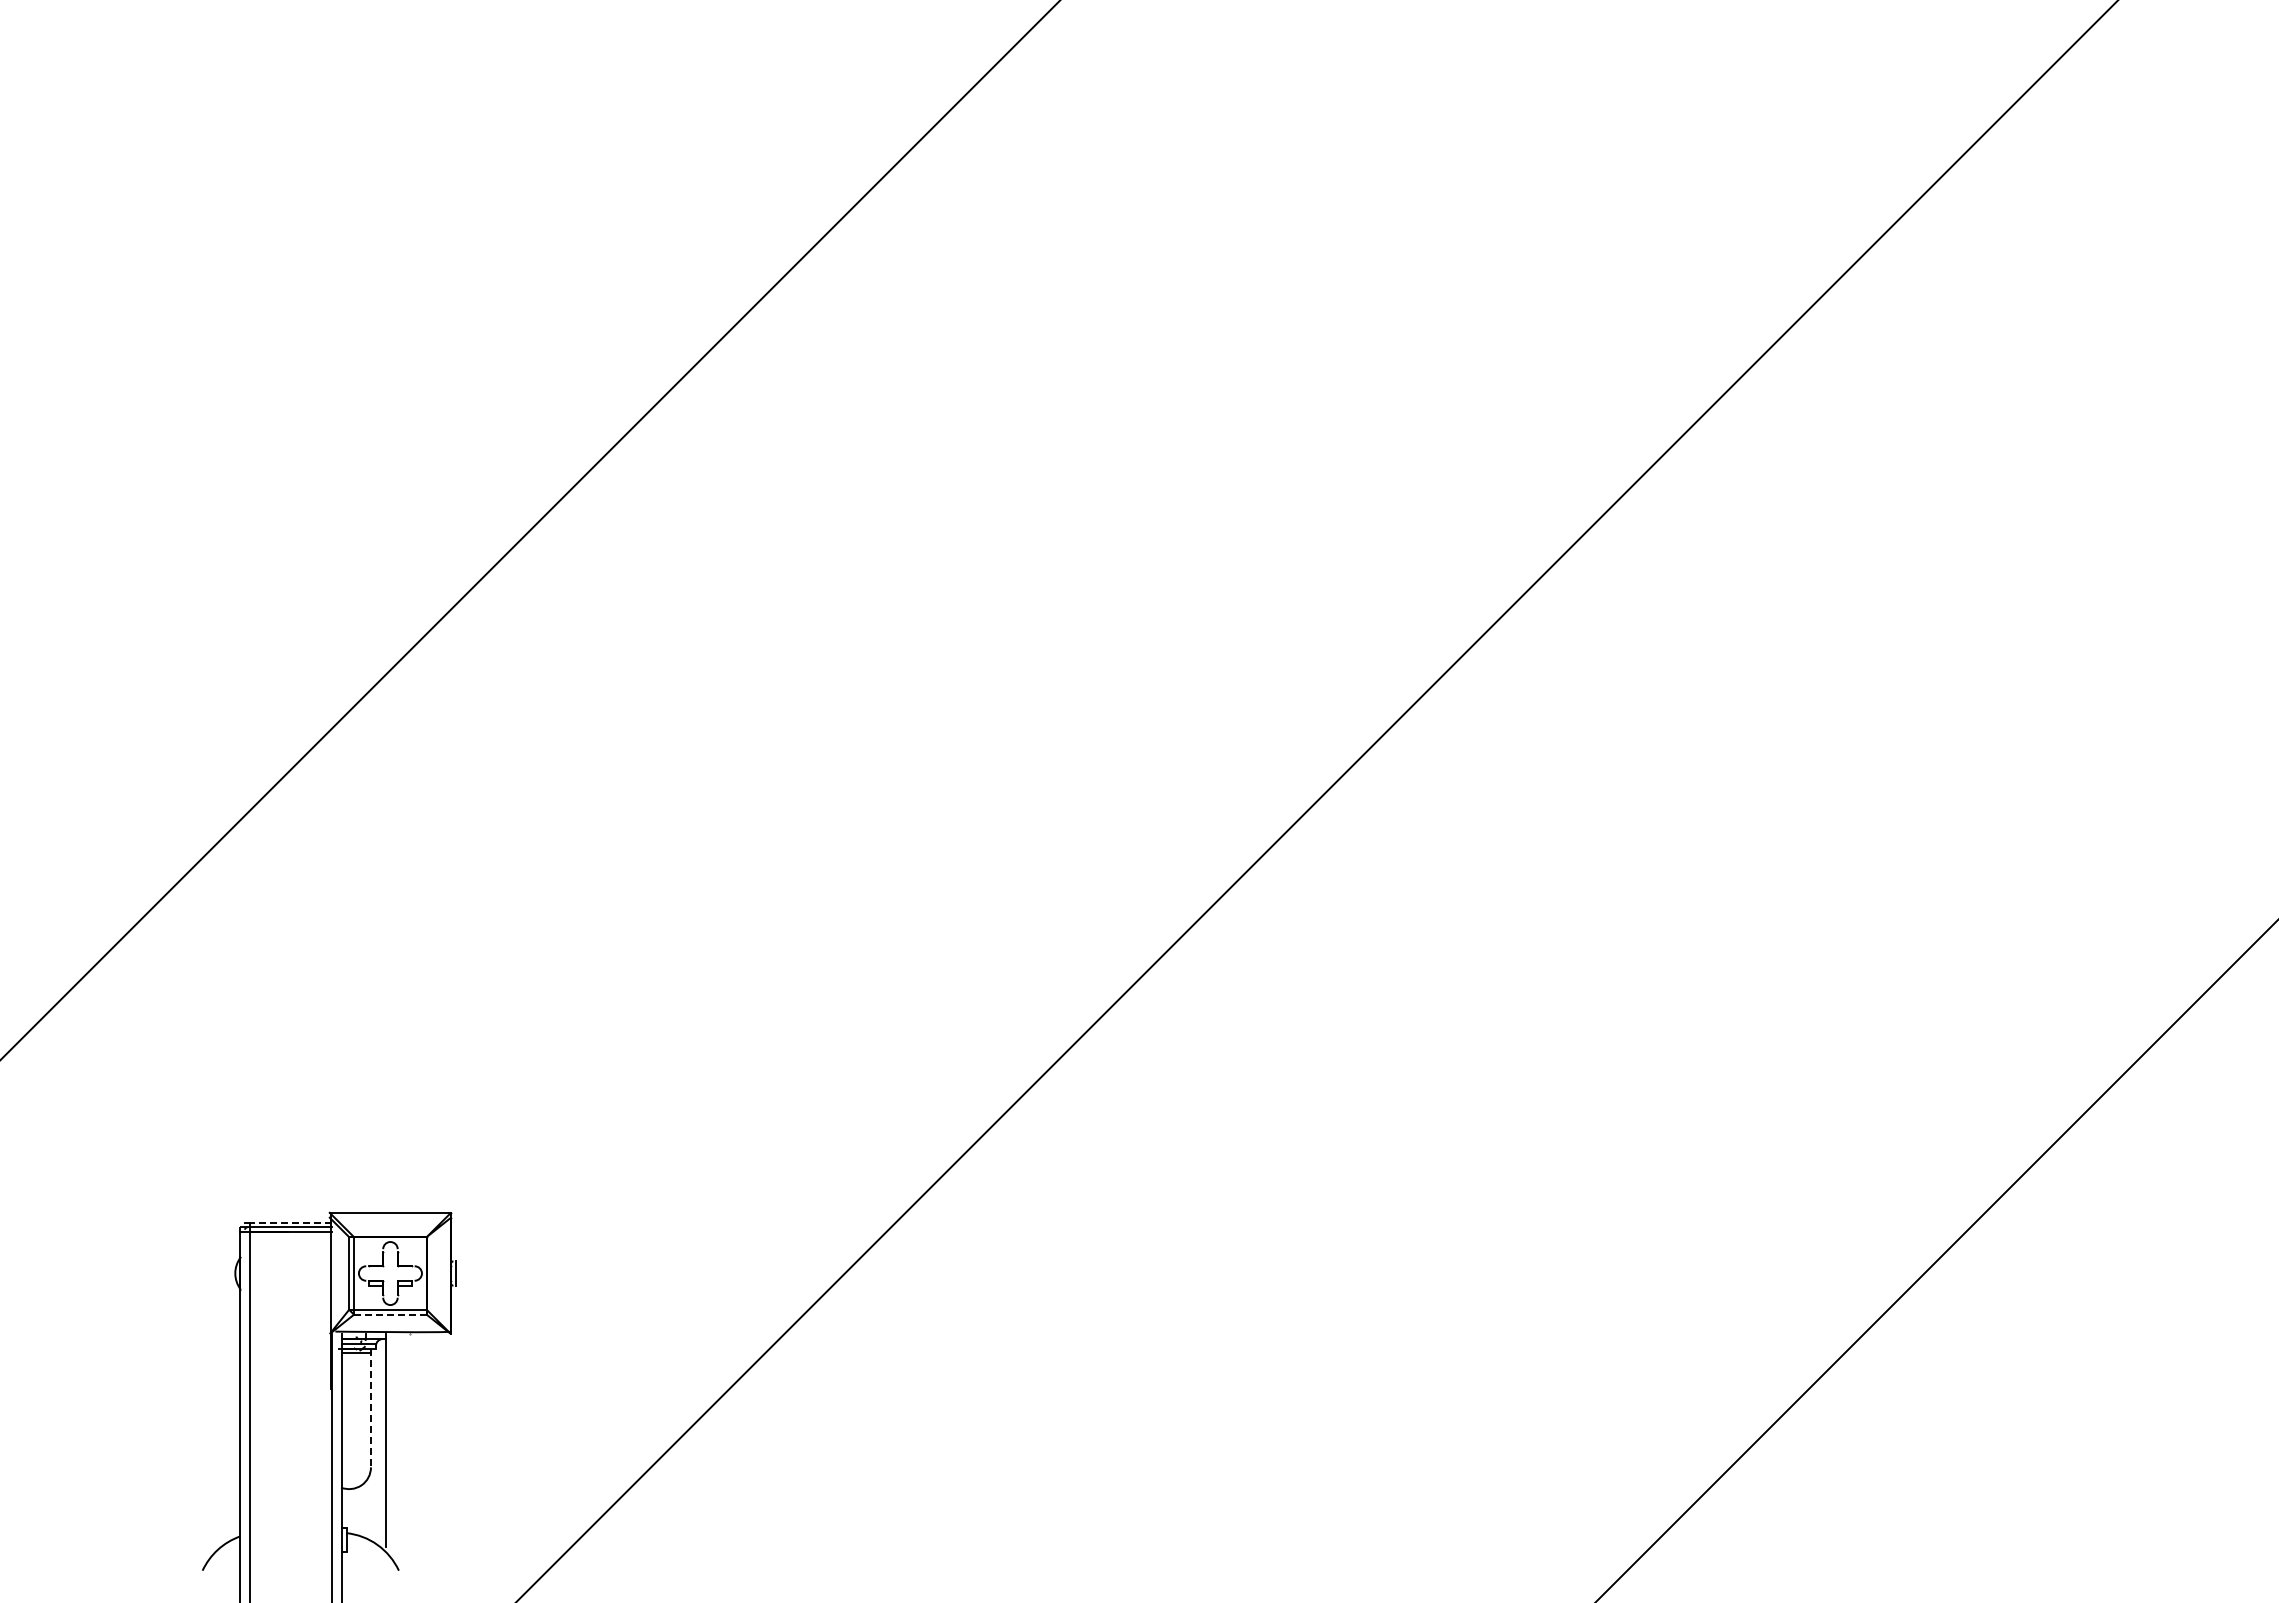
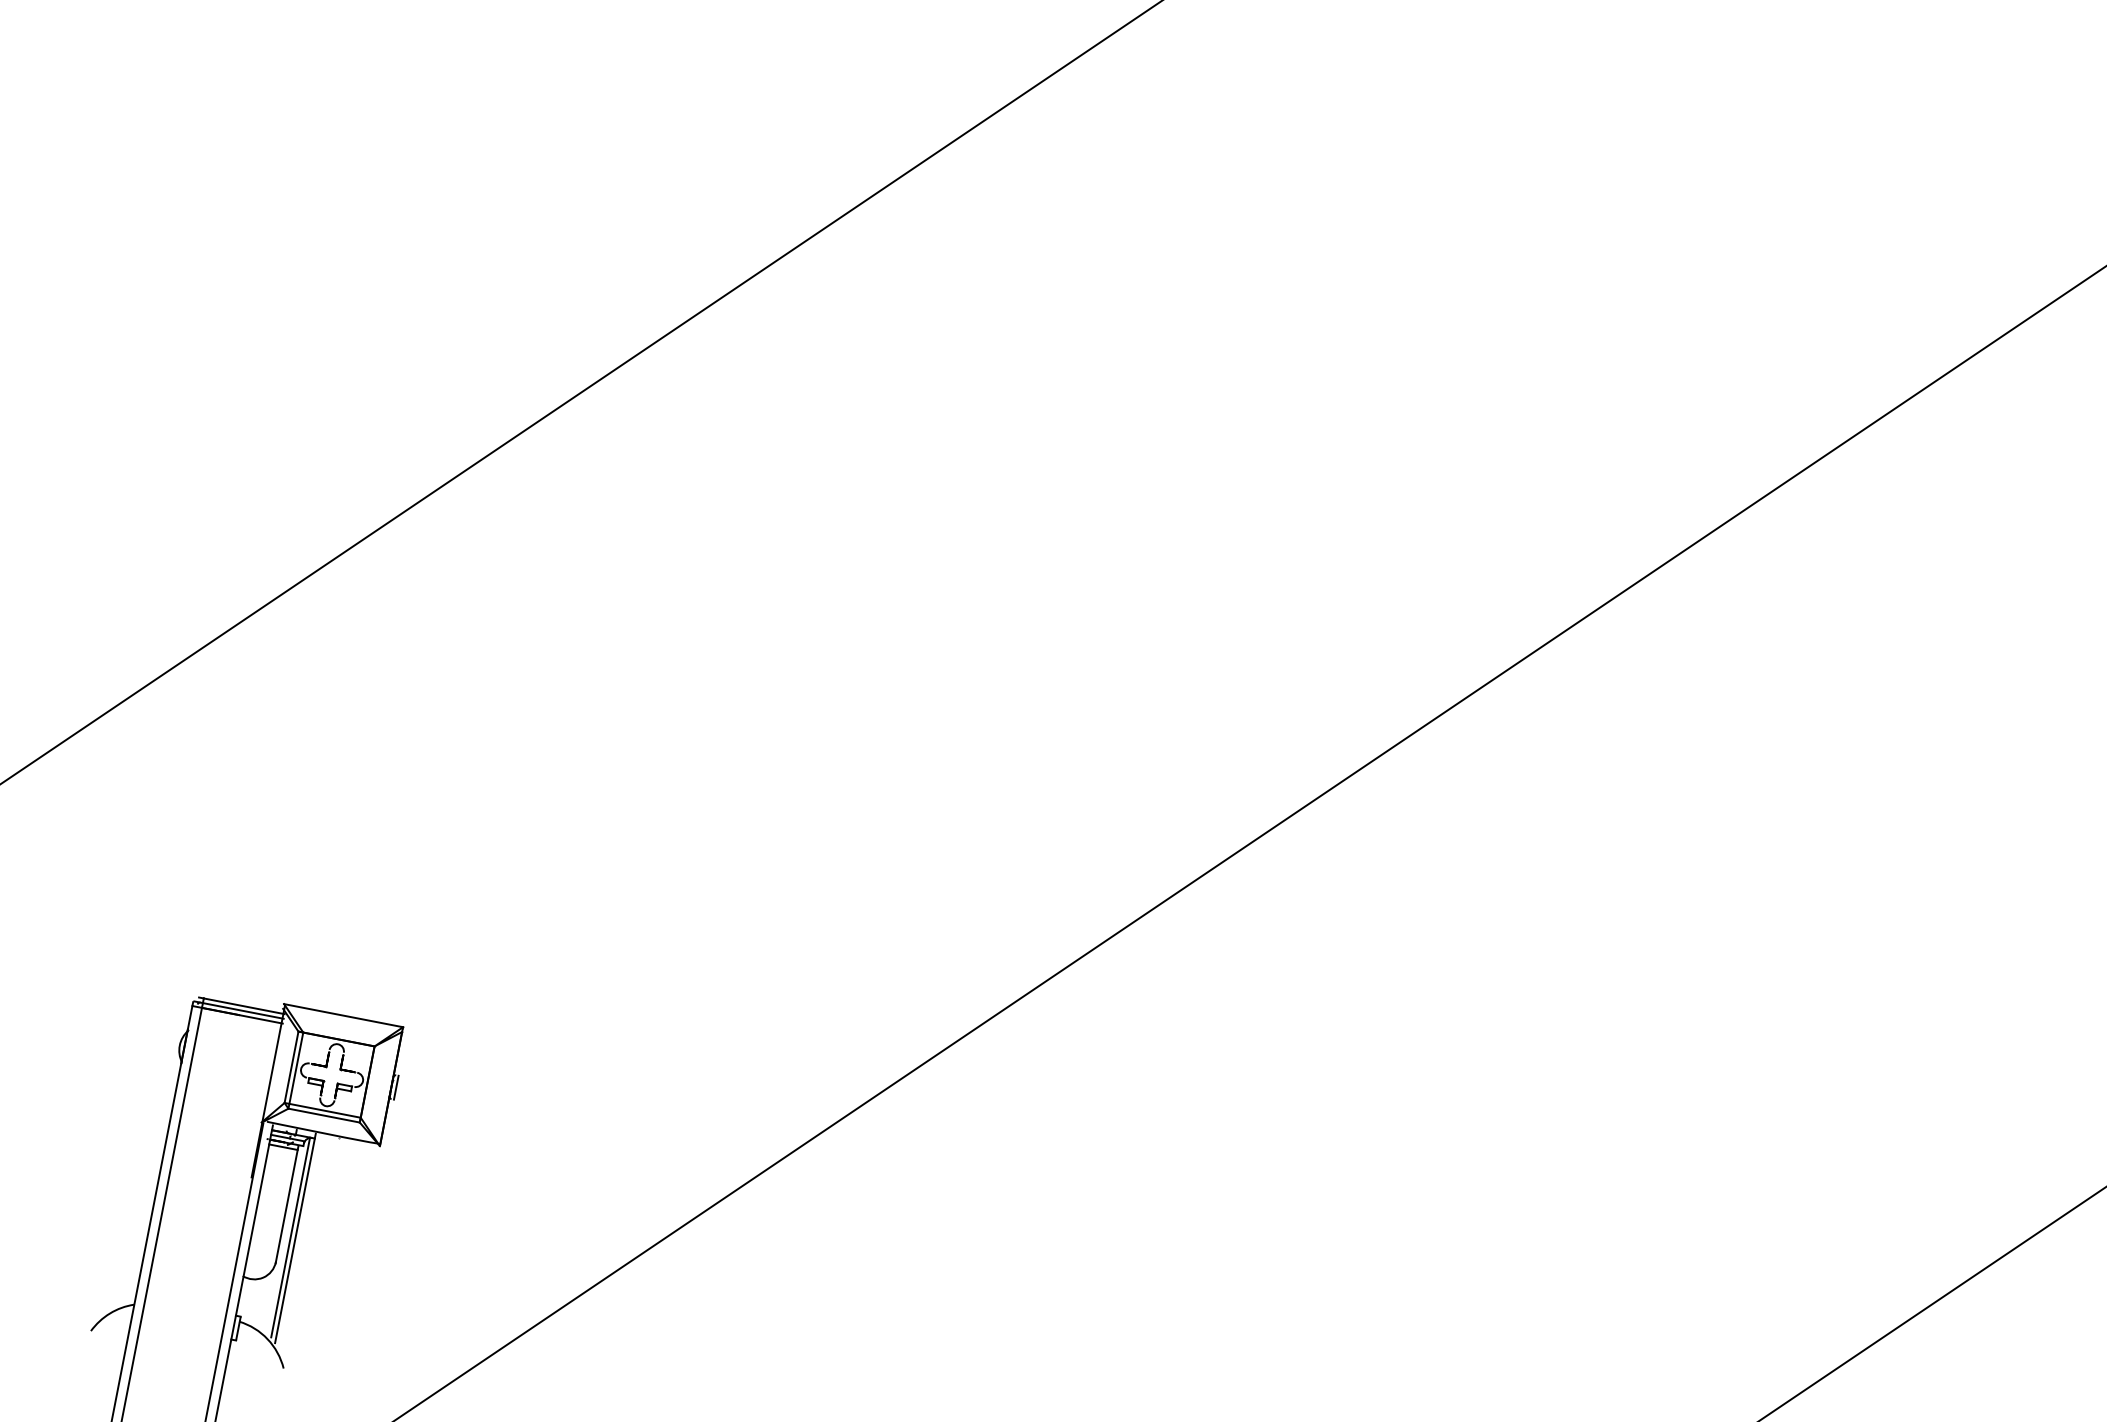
line: (290, 1222) -> (243, 1006), dashed -> solid
line: (390, 1314) -> (324, 1115), dashed -> solid
line: (370, 1409) -> (286, 1204), dashed -> solid
line: (380, 1440) -> (290, 1237), added

